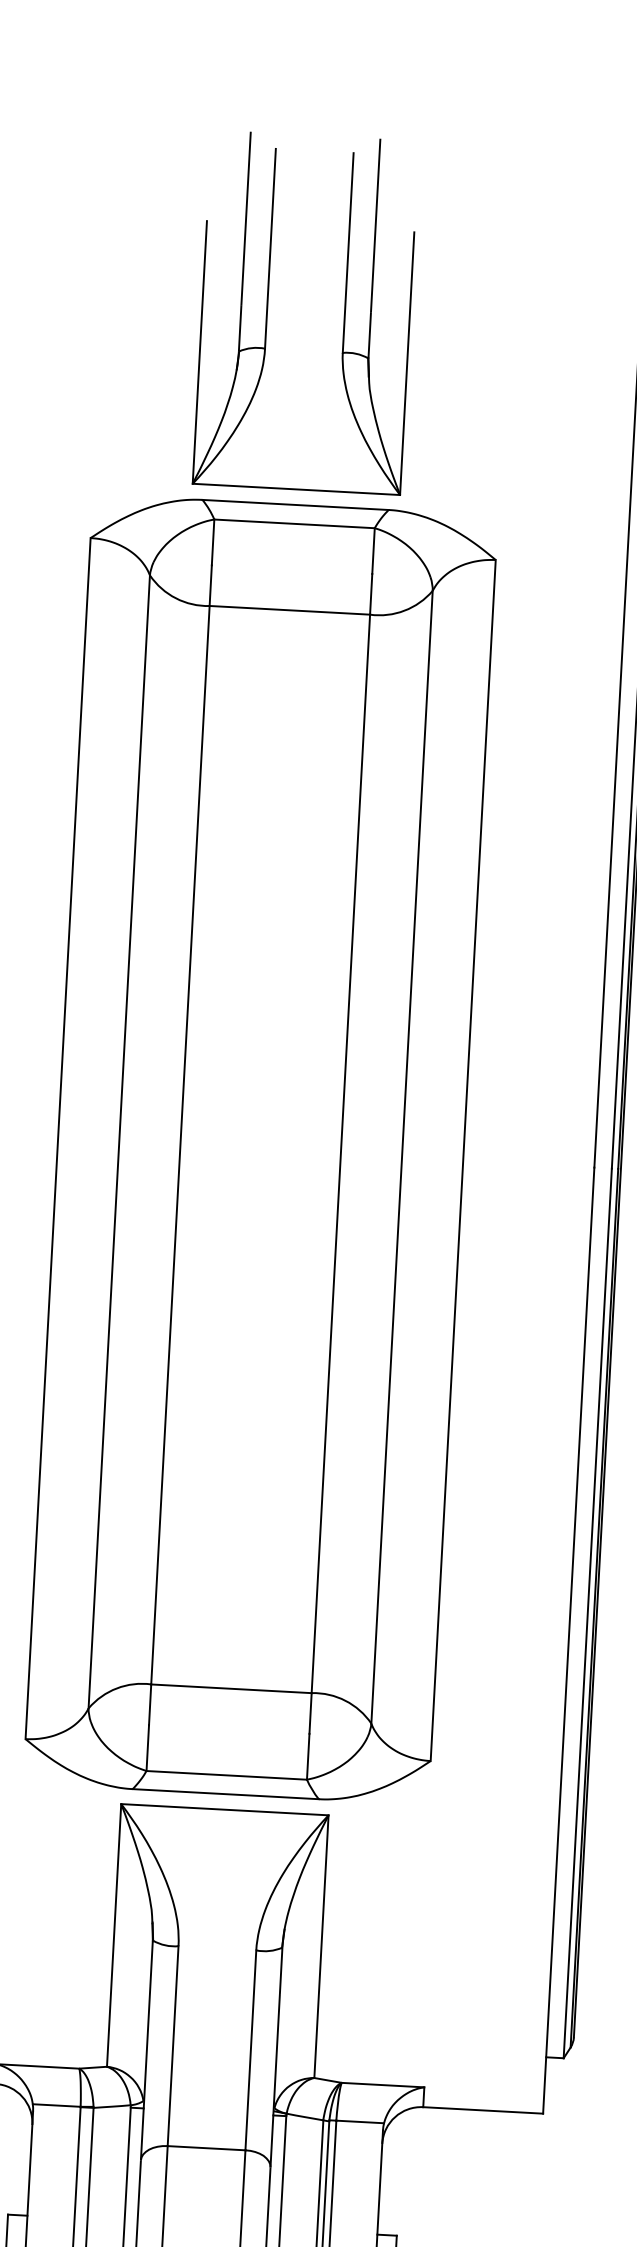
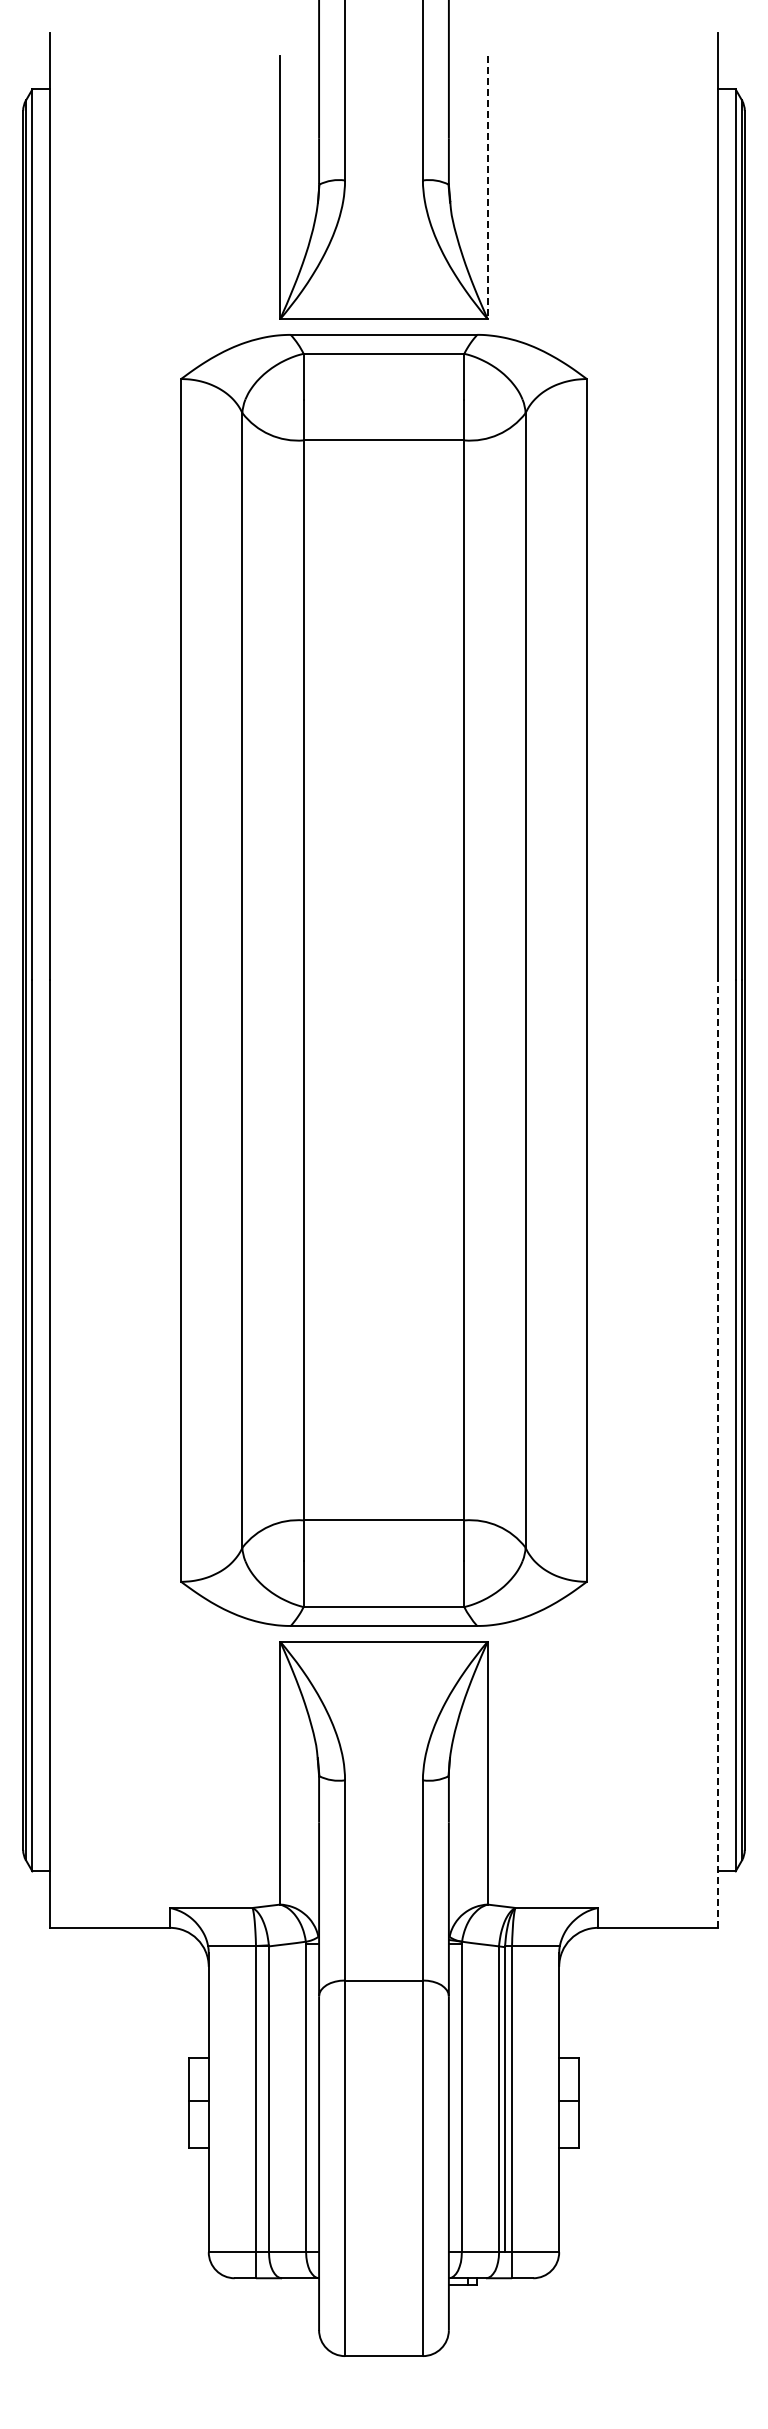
line: (406, 363) -> (487, 187), solid -> dashed
line: (569, 1641) -> (718, 1454), solid -> dashed

